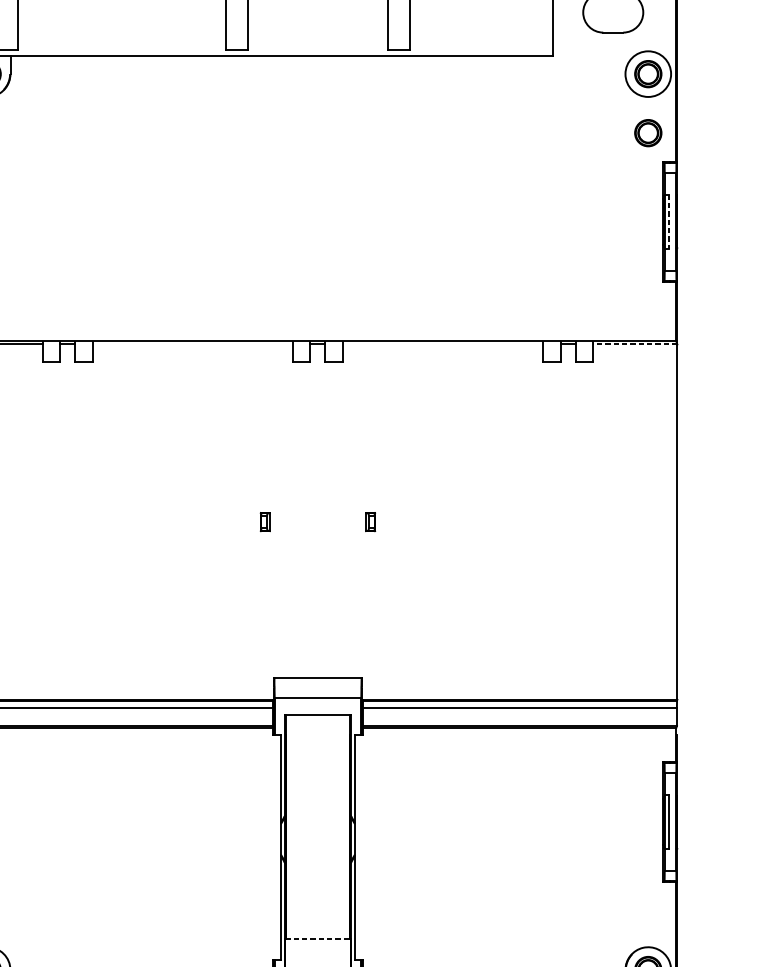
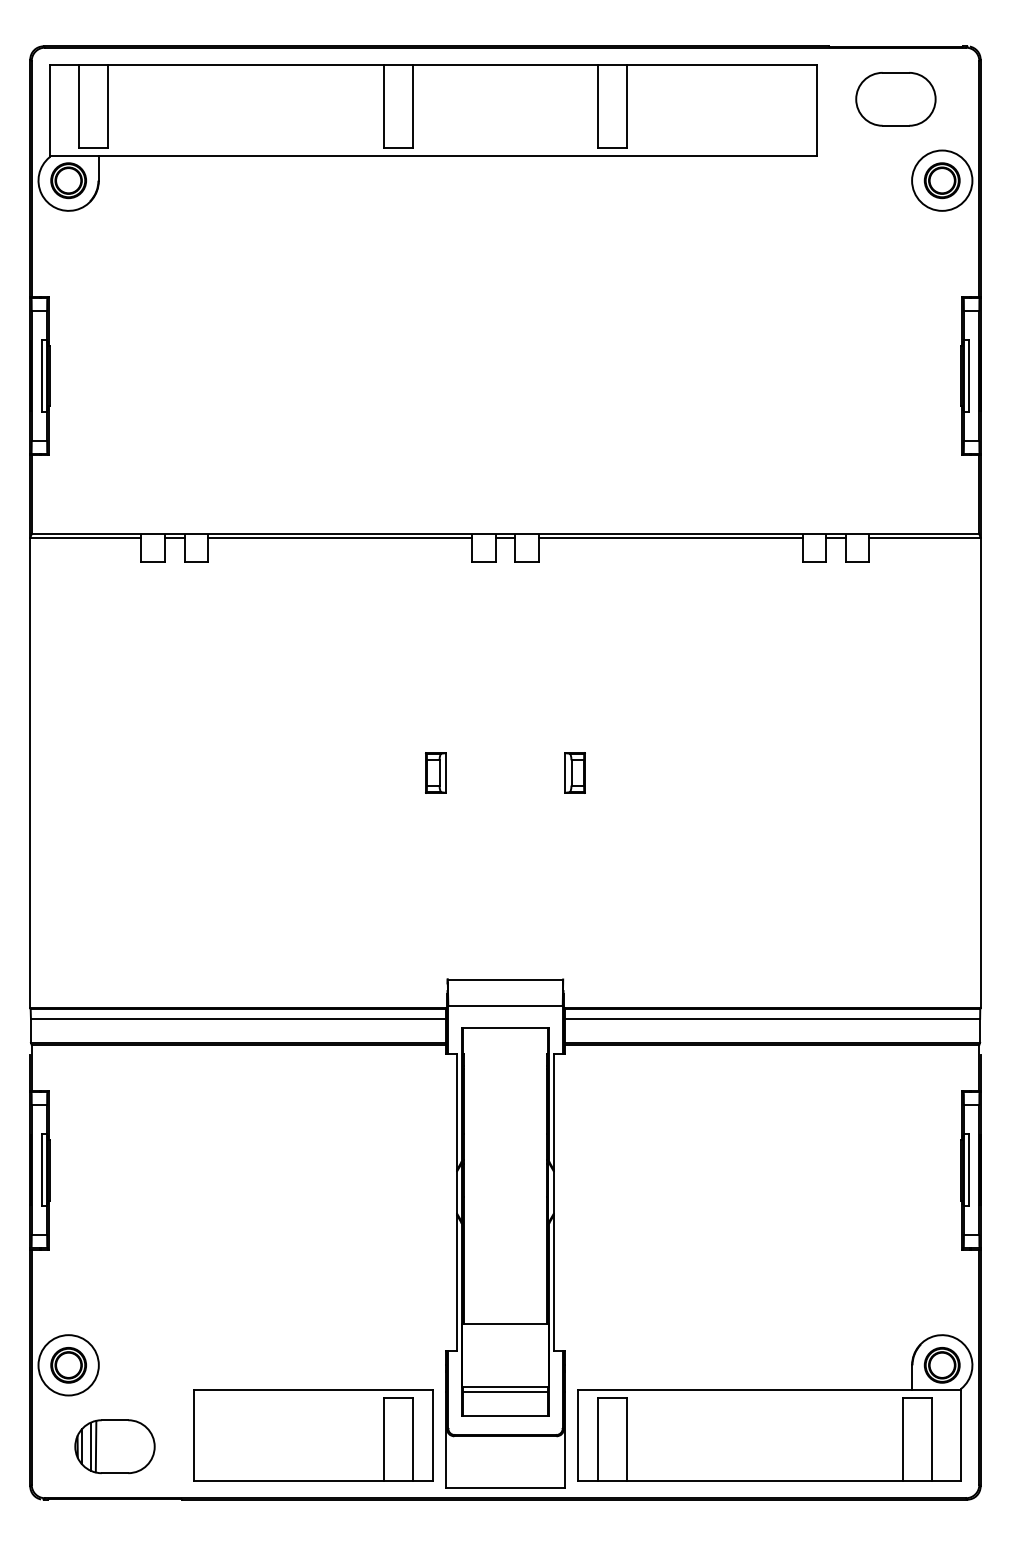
part: (647, 132) -> (941, 258), removed
line: (668, 221) -> (969, 375), dashed -> solid
line: (192, 344) -> (339, 538), added
line: (442, 344) -> (670, 538), added
line: (635, 344) -> (925, 538), dashed -> solid
part: (265, 521) -> (435, 772), size x1.67
part: (370, 521) -> (574, 772), size x1.67
line: (318, 938) -> (506, 1323), dashed -> solid

